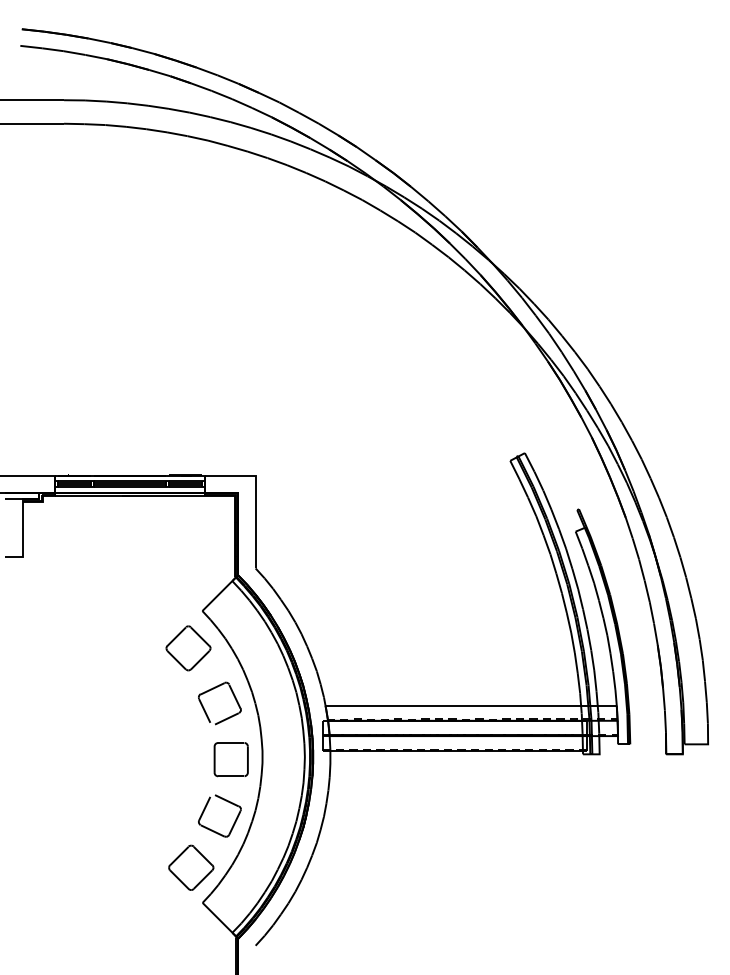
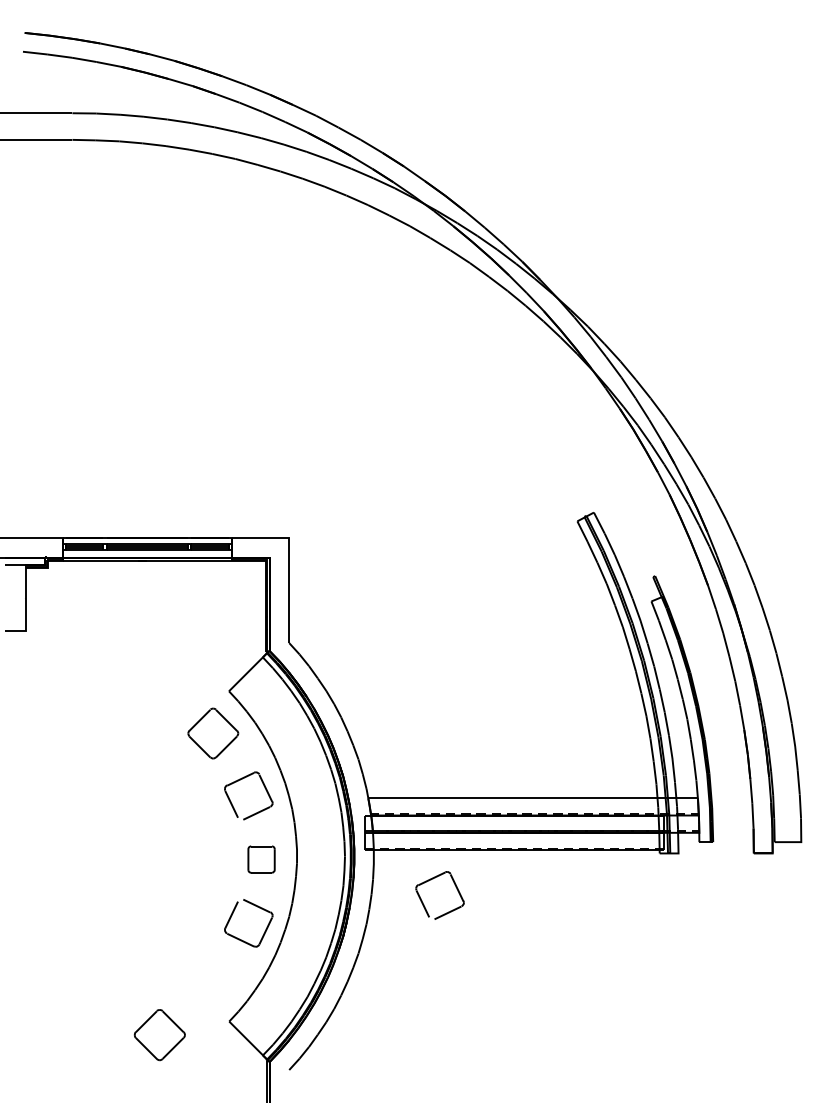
part: (230, 759) -> (260, 859), size x0.7
part: (382, 777) -> (432, 879), added
part: (191, 867) -> (160, 1034), moved

